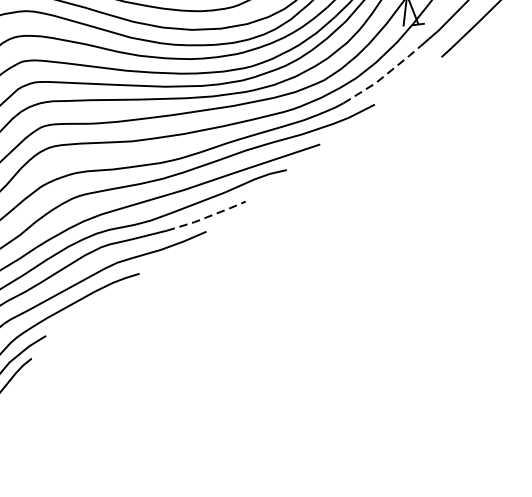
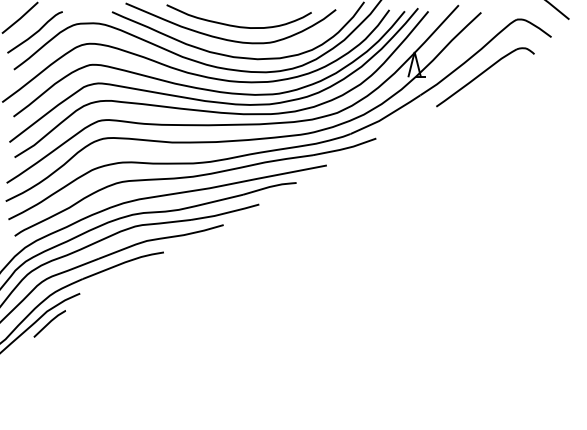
line: (383, 76) -> (386, 116), dashed -> solid
line: (208, 217) -> (226, 213), dashed -> solid

